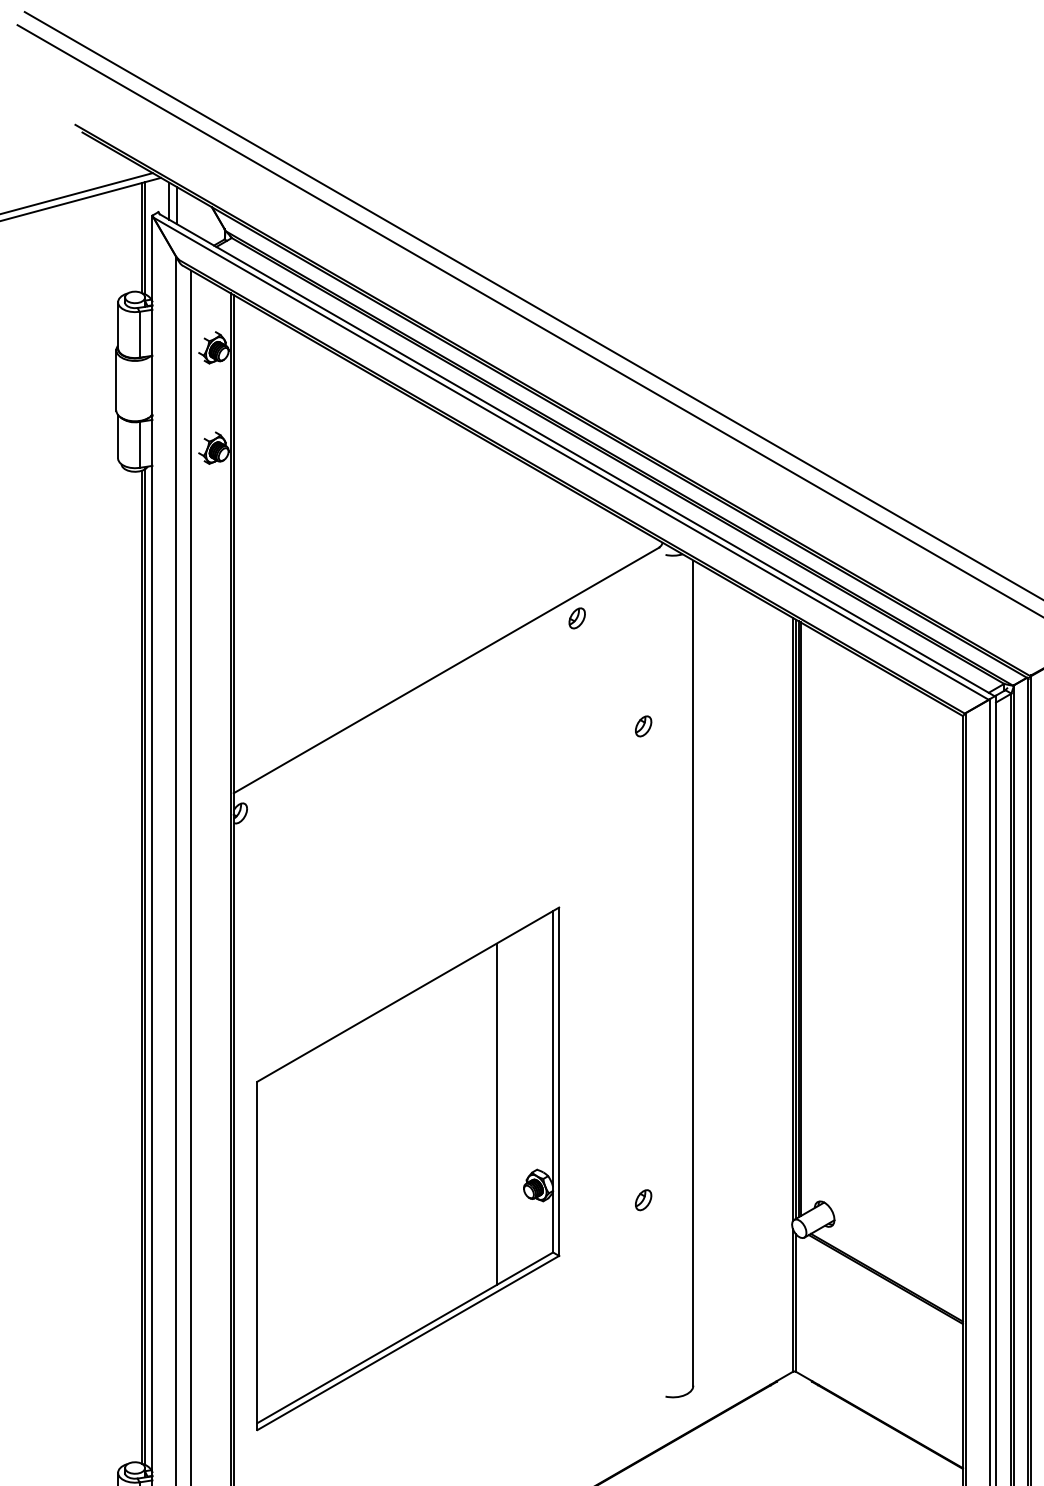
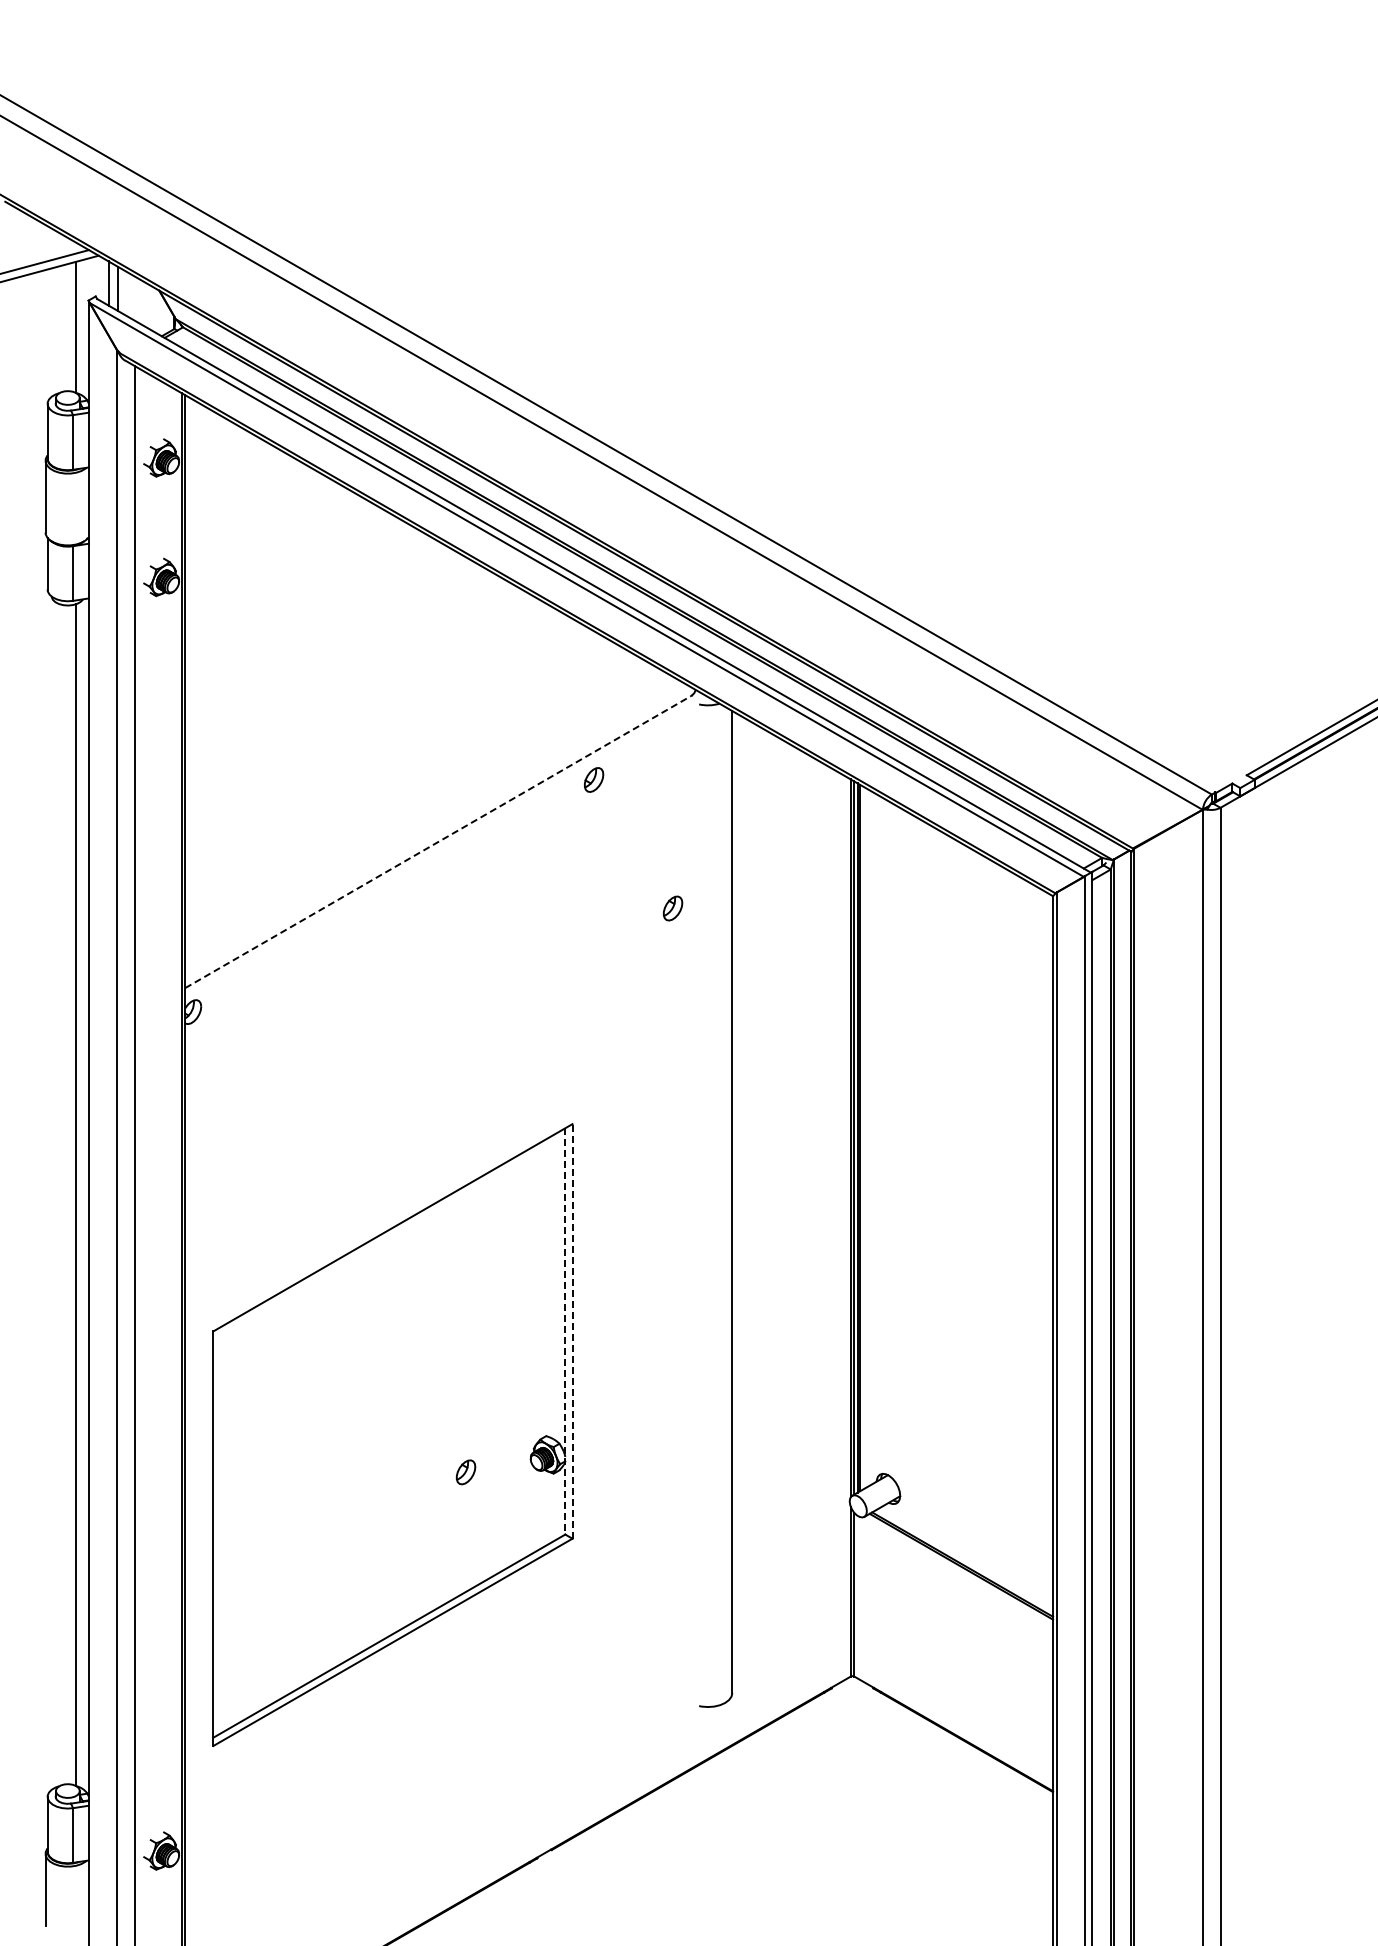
line: (144, 238) -> (79, 327), removed
line: (446, 670) -> (438, 841), solid -> dashed
line: (144, 966) -> (79, 1194), removed
line: (553, 1081) -> (565, 1331), solid -> dashed
line: (559, 1081) -> (572, 1330), solid -> dashed
line: (496, 1114) -> (497, 1370), removed
part: (643, 1200) -> (465, 1472), moved

